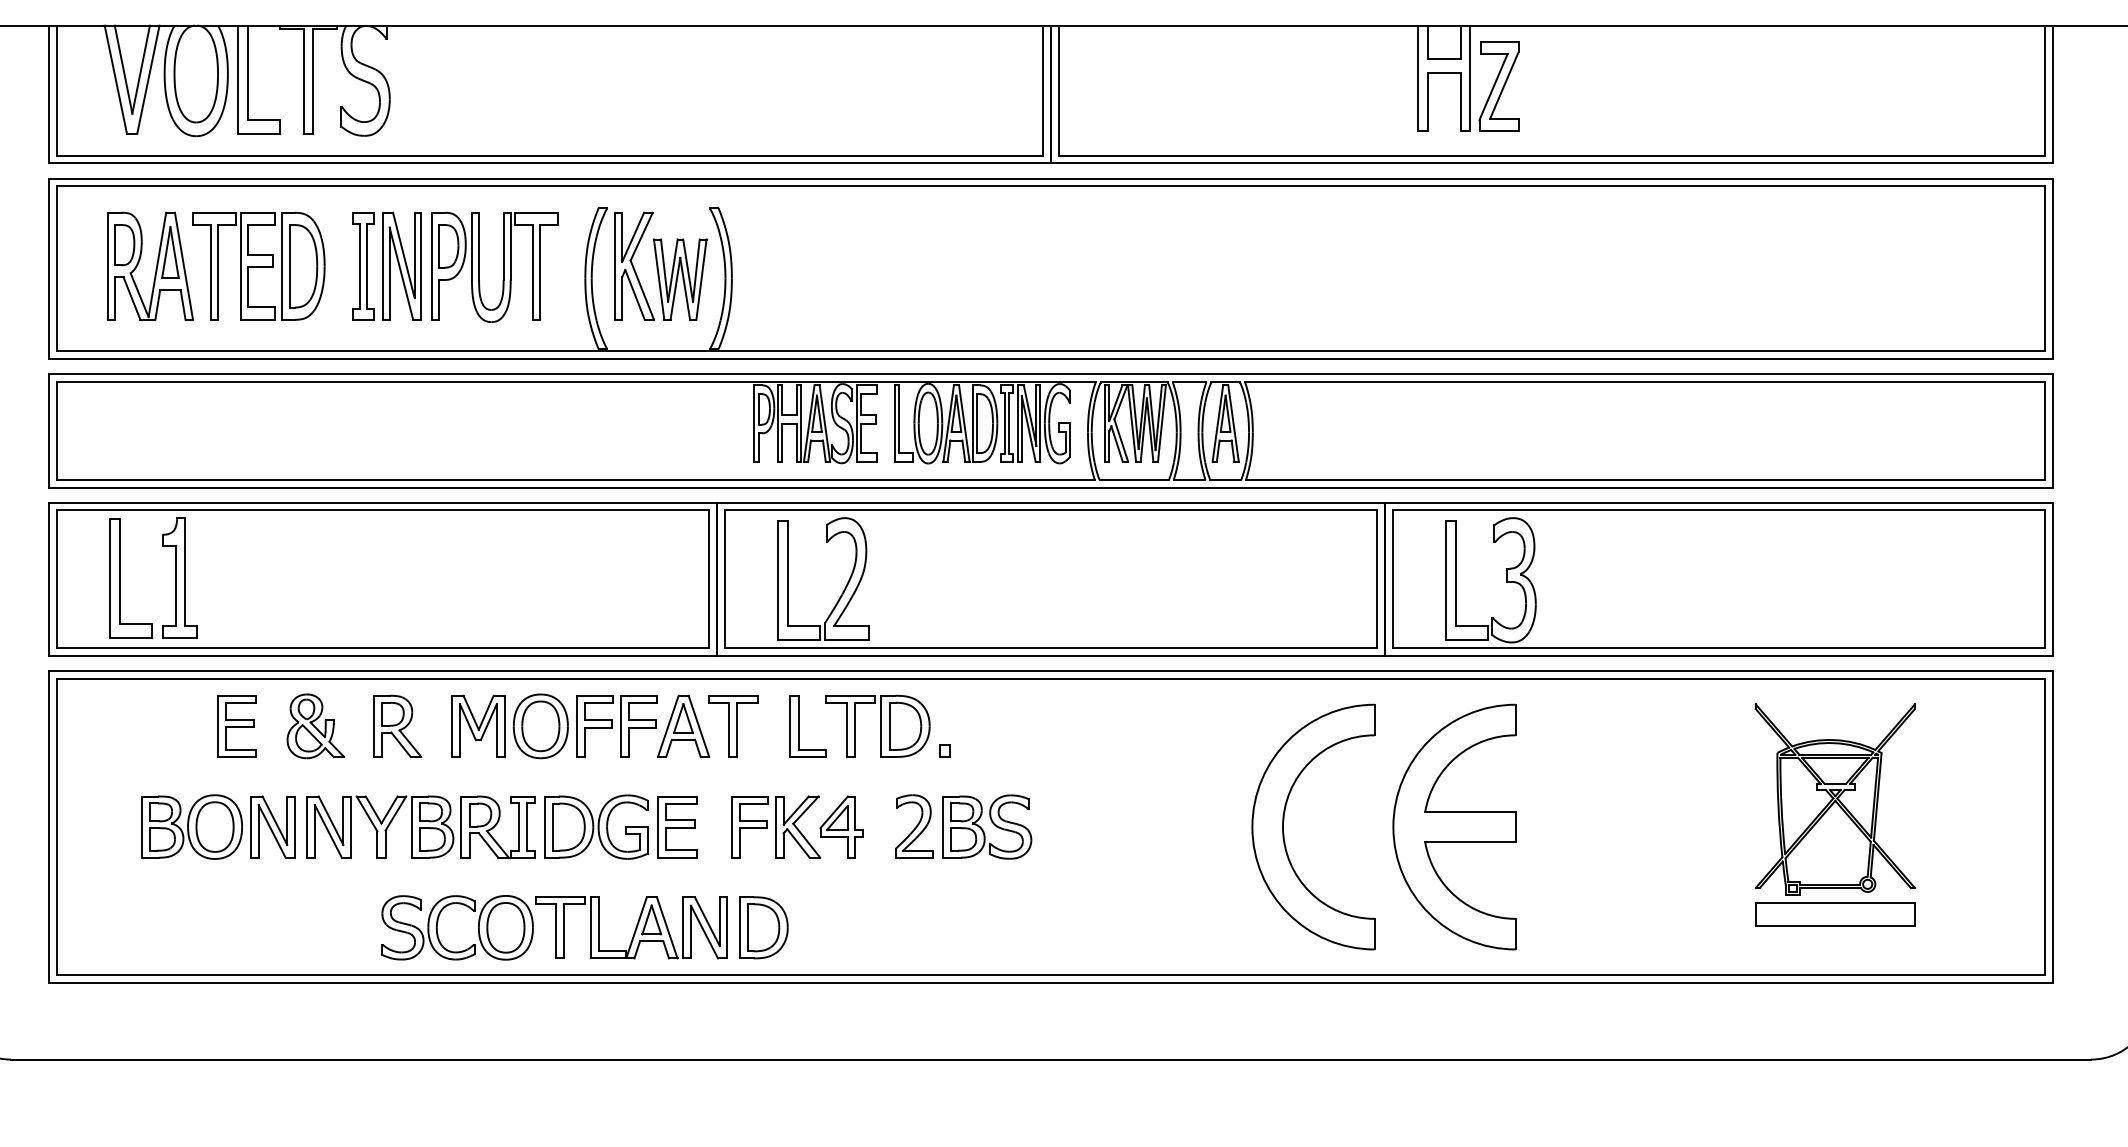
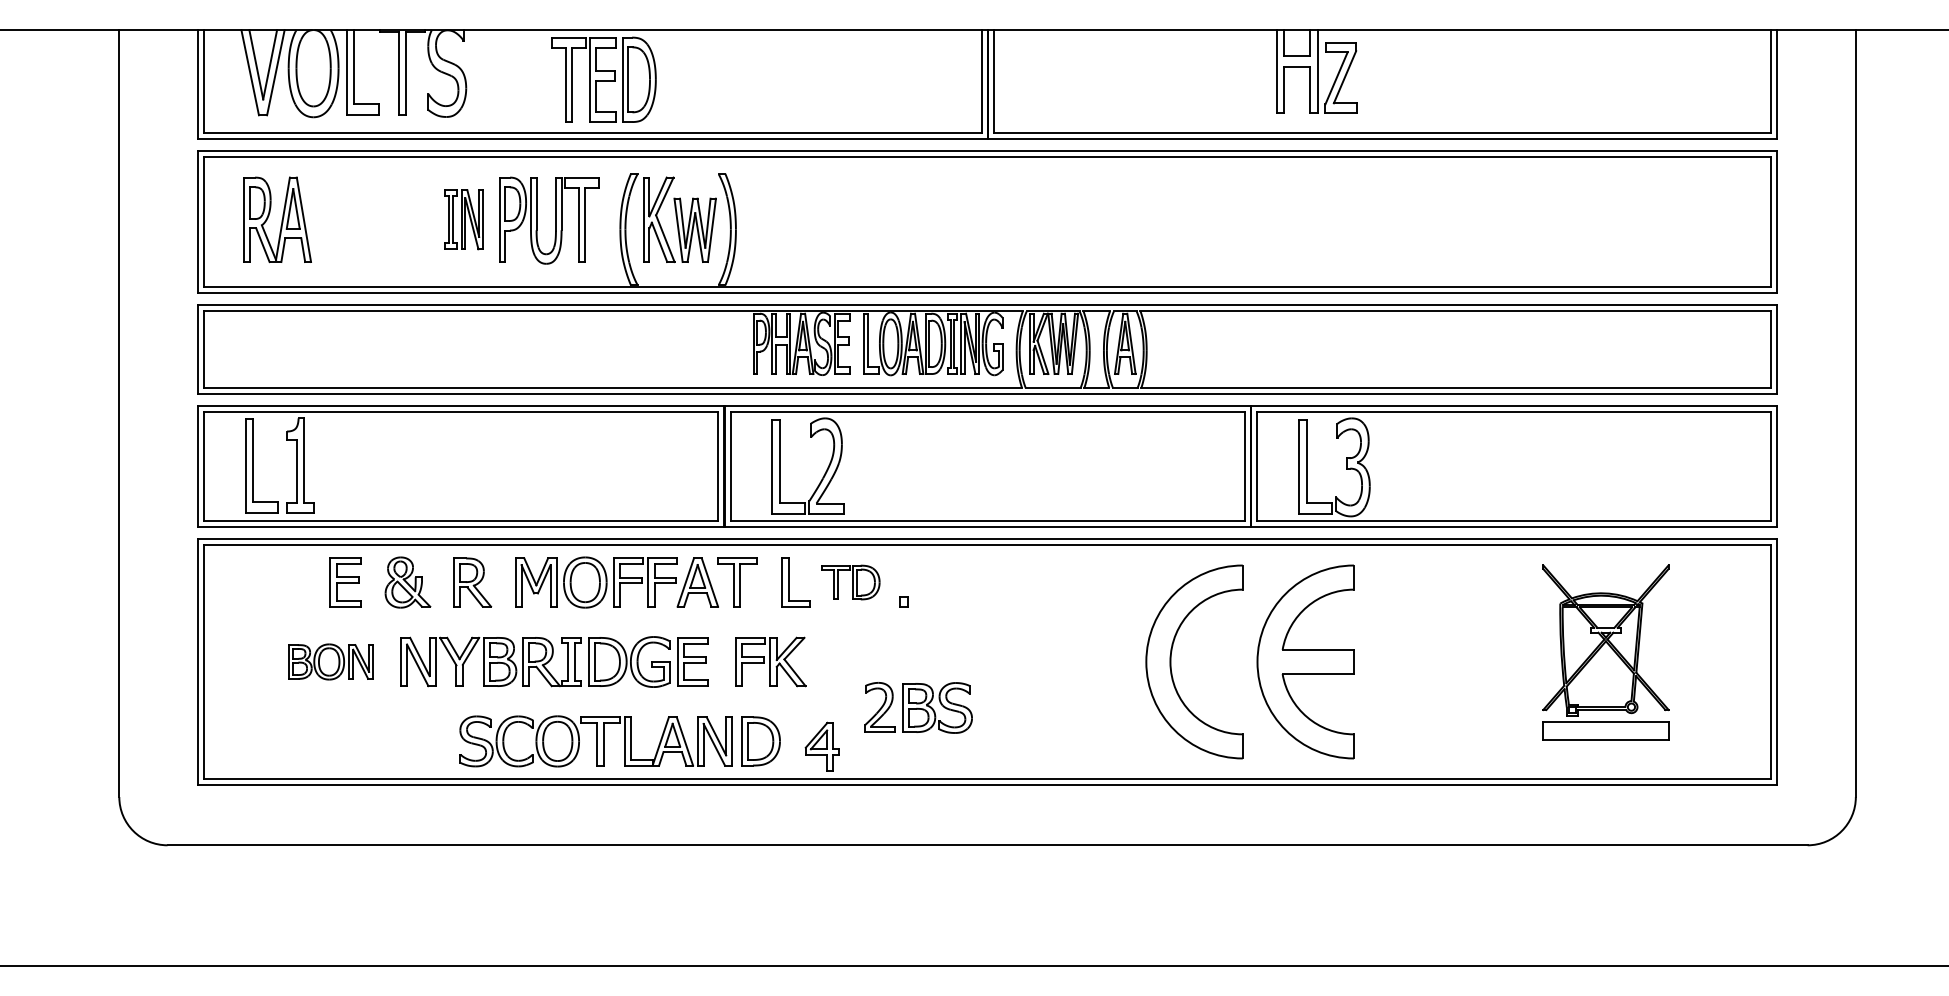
part: (258, 265) -> (603, 79), moved
part: (386, 265) -> (463, 219), size x0.7
part: (877, 726) -> (850, 582), size x0.7
part: (217, 826) -> (330, 661), size x0.7
part: (840, 826) -> (821, 746), moved
part: (963, 826) -> (918, 707), moved

